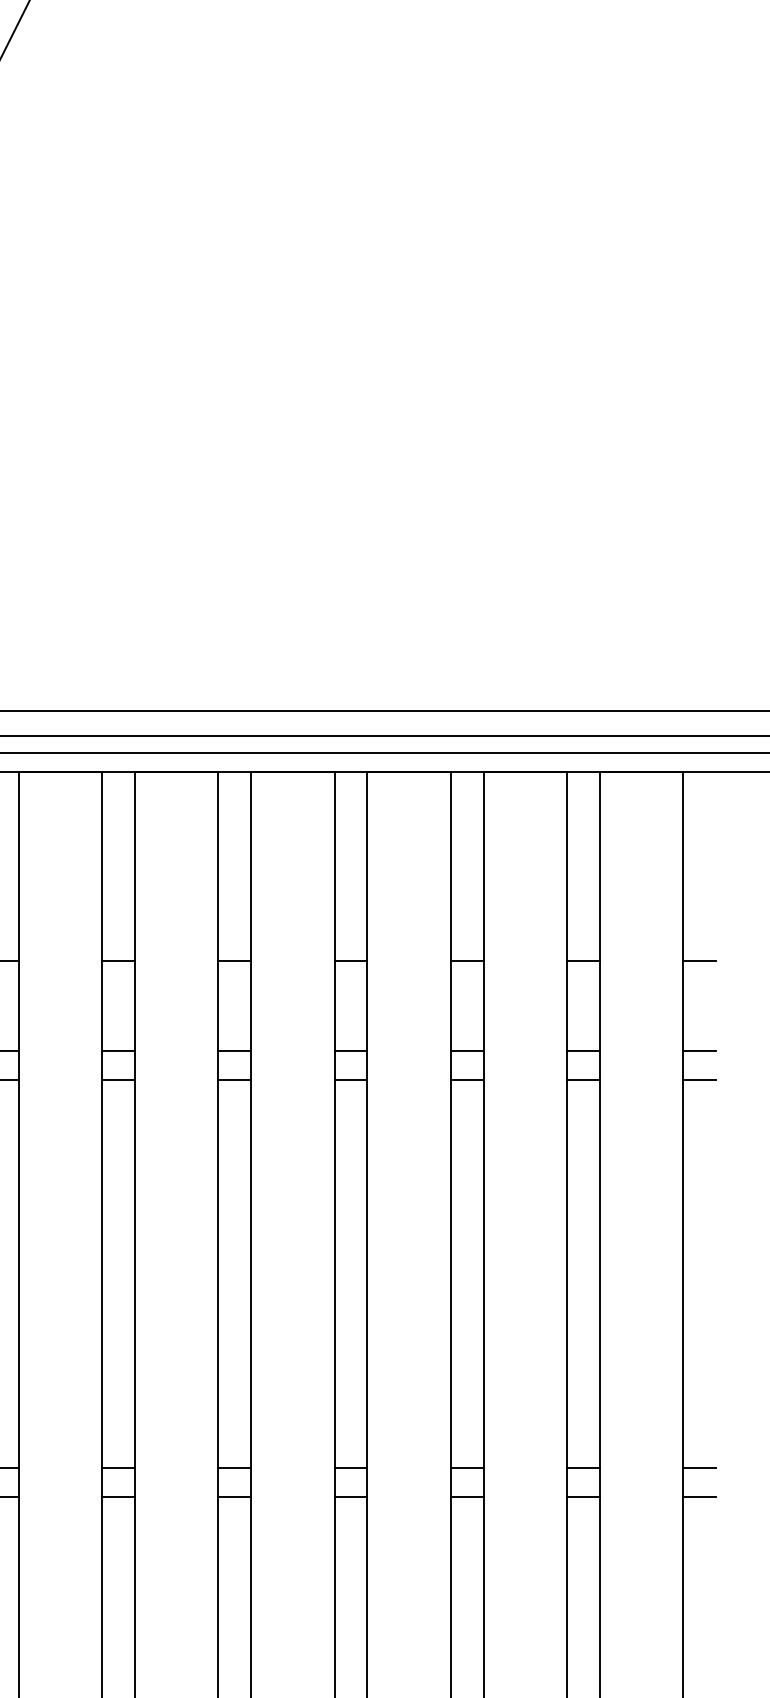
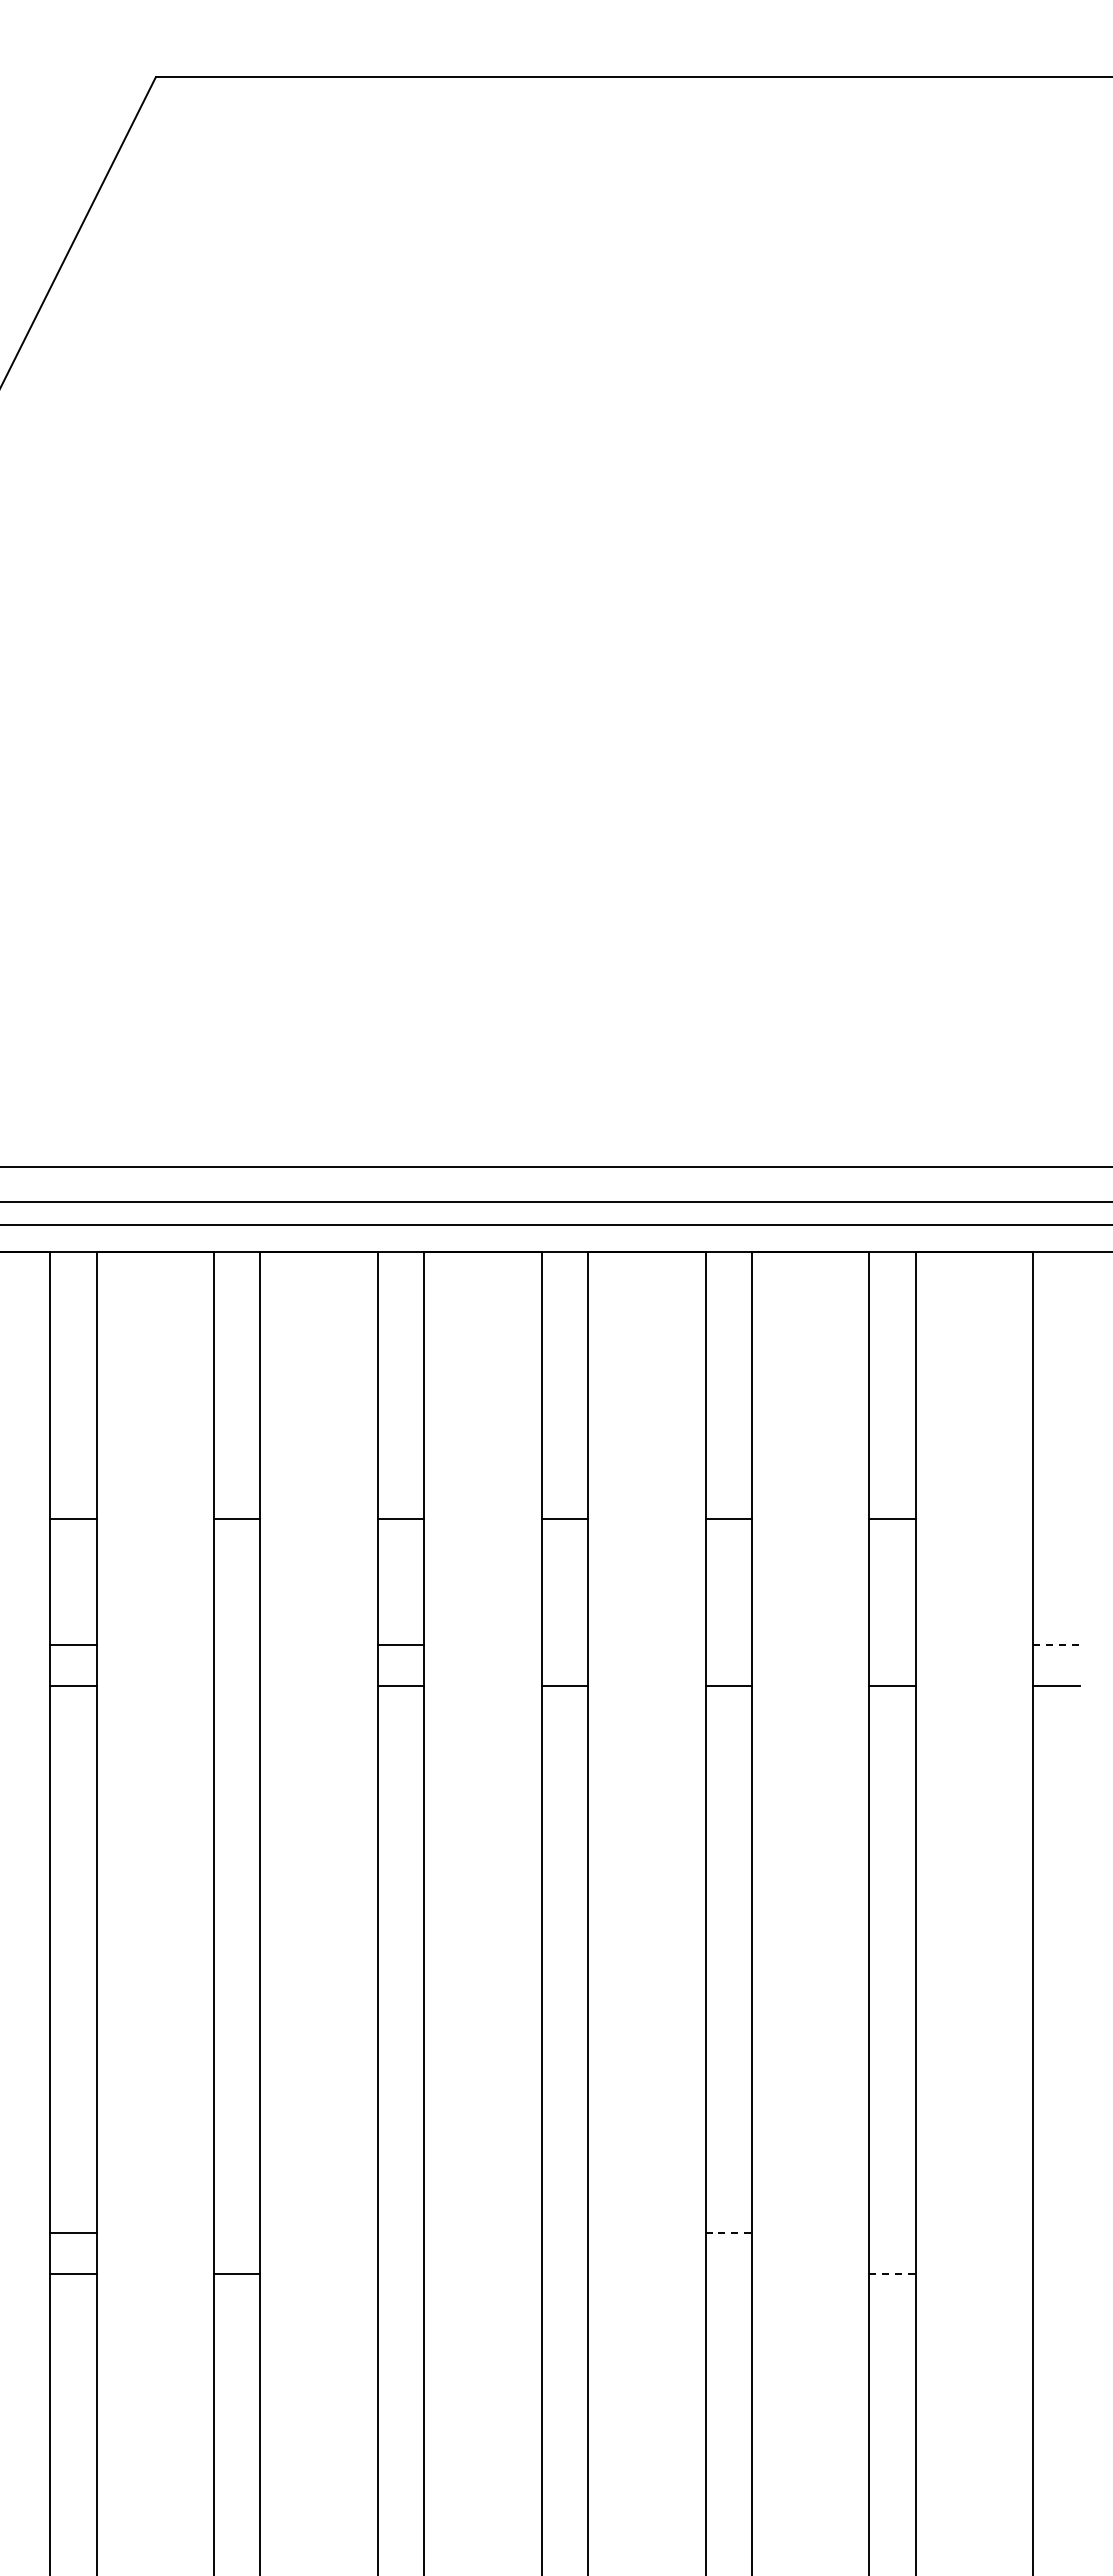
line: (699, 961) -> (1056, 1519), removed
line: (118, 1051) -> (236, 1645), removed
line: (350, 1051) -> (564, 1645), removed
line: (467, 1051) -> (728, 1645), removed
line: (583, 1051) -> (892, 1645), removed
line: (699, 1051) -> (1056, 1645), solid -> dashed
line: (118, 1080) -> (236, 1686), removed
line: (118, 1467) -> (236, 2232), removed
line: (234, 1467) -> (400, 2232), removed
line: (350, 1467) -> (564, 2232), removed
line: (467, 1467) -> (729, 2232), solid -> dashed
line: (583, 1467) -> (892, 2232), removed
line: (699, 1467) -> (1056, 2232), removed
line: (234, 1496) -> (400, 2273), removed
line: (350, 1496) -> (564, 2273), removed
line: (467, 1496) -> (728, 2273), removed
line: (584, 1496) -> (893, 2273), solid -> dashed
line: (699, 1496) -> (1056, 2273), removed

